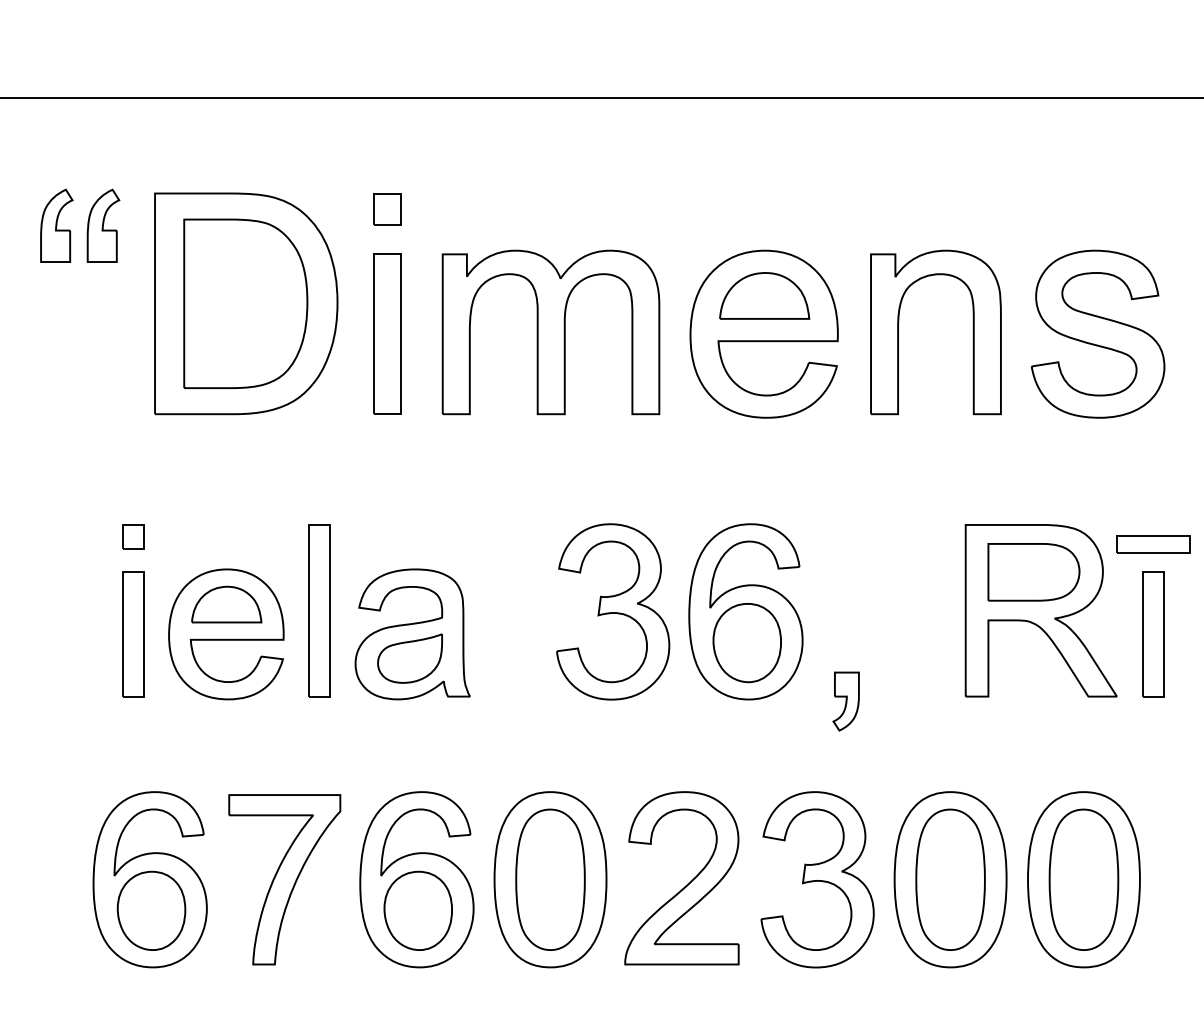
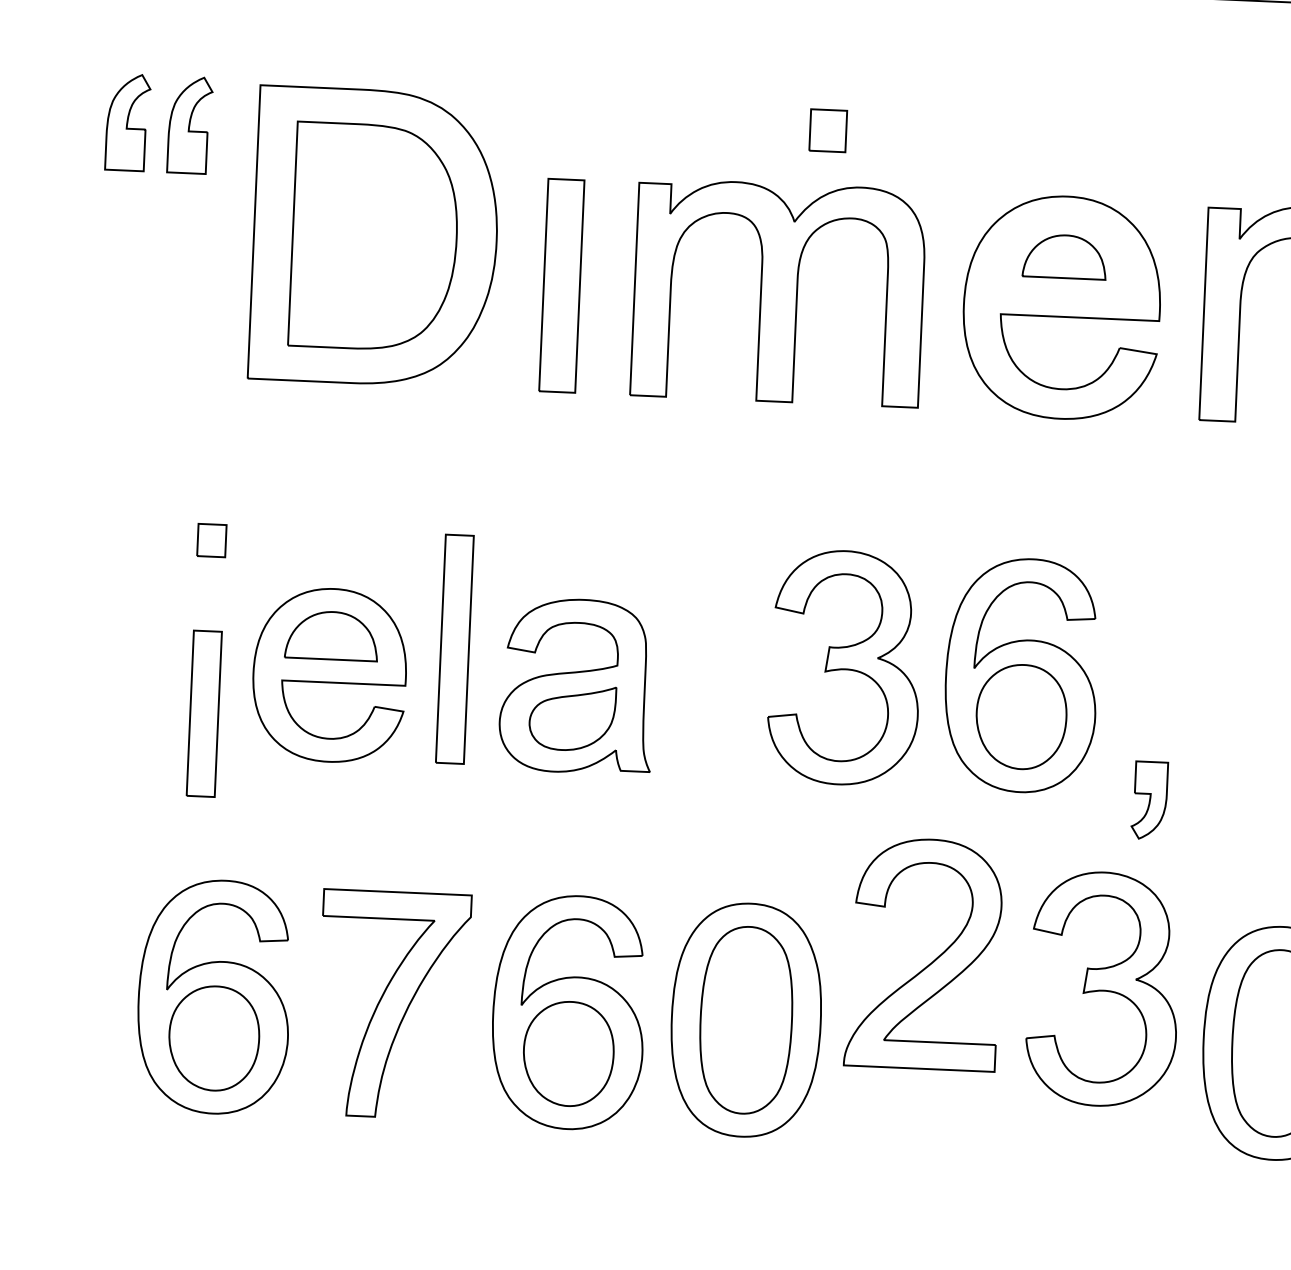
part: (387, 209) -> (827, 131), moved
part: (764, 295) -> (1064, 256), size x0.7
part: (133, 634) -> (204, 713), moved
part: (817, 879) -> (1103, 988), moved
part: (687, 883) -> (931, 961), moved

